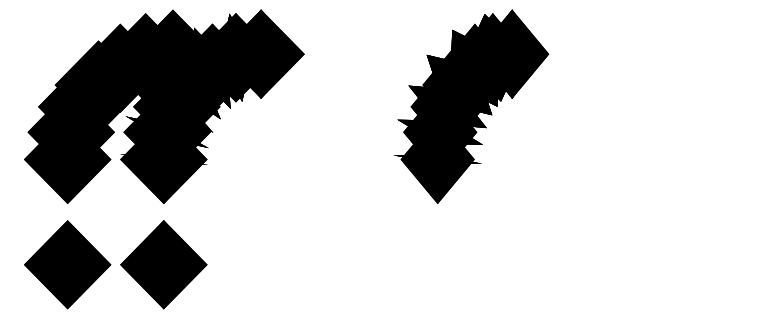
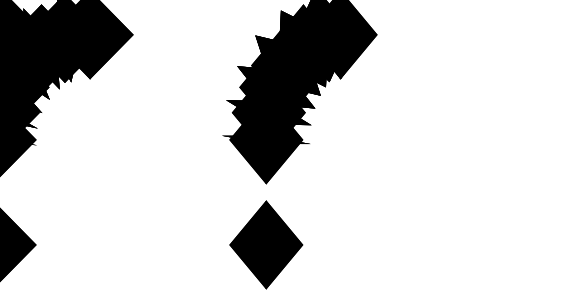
part: (437, 264) -> (266, 244), added

